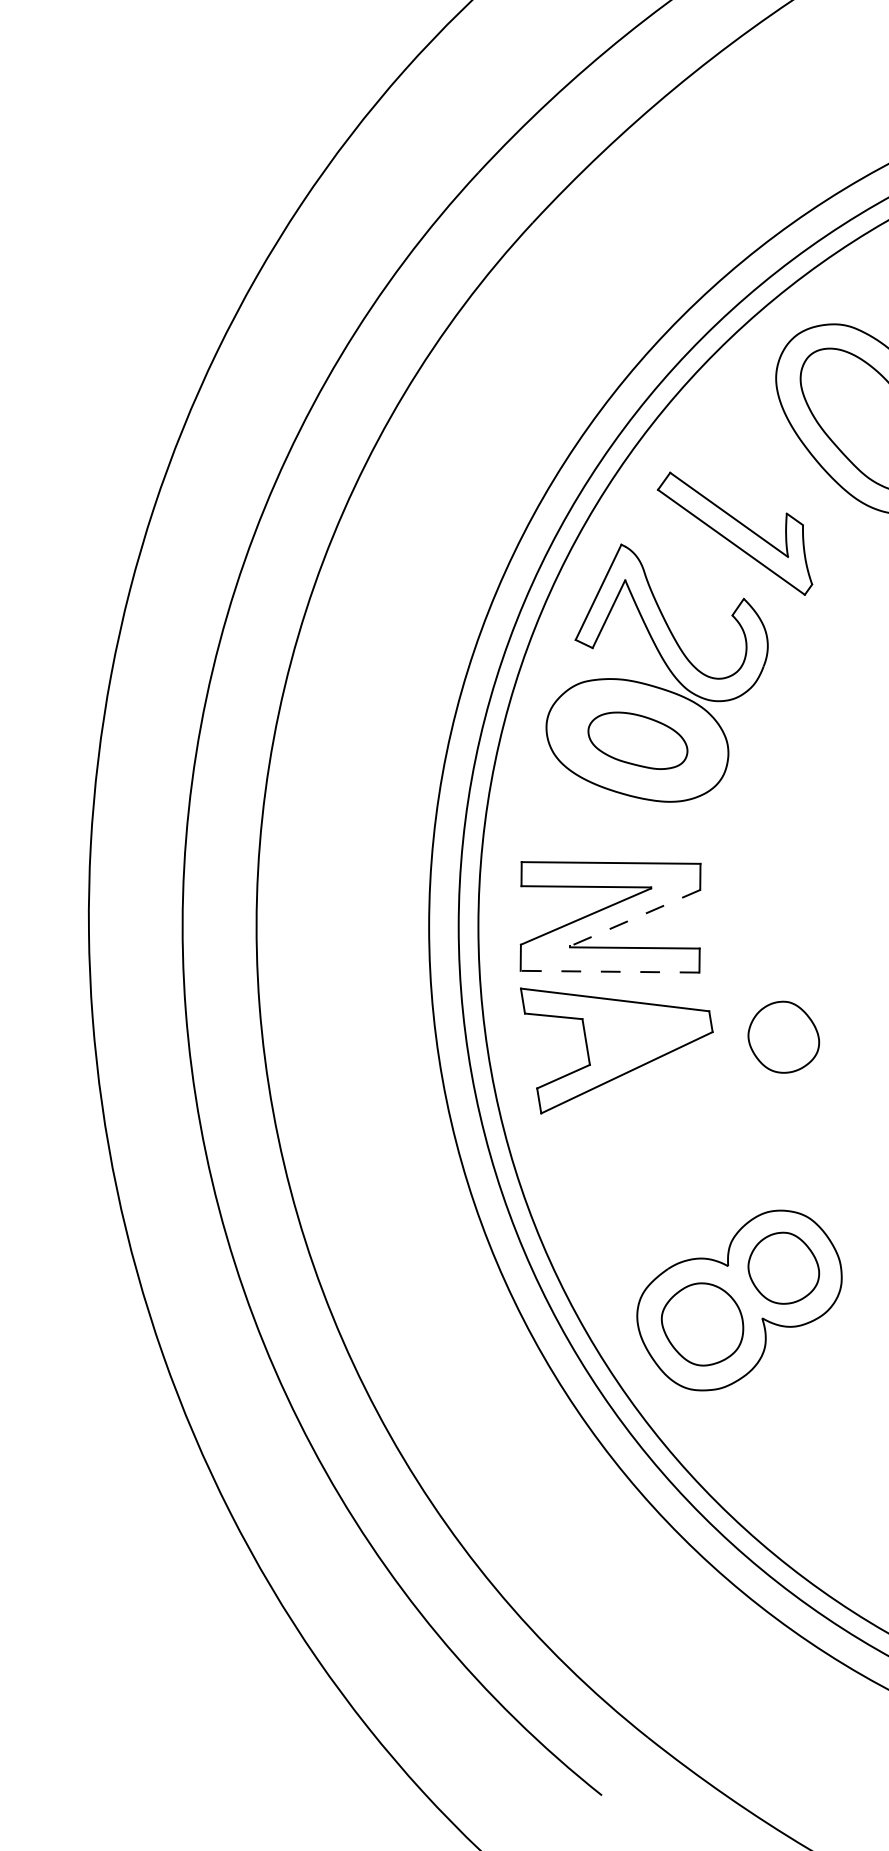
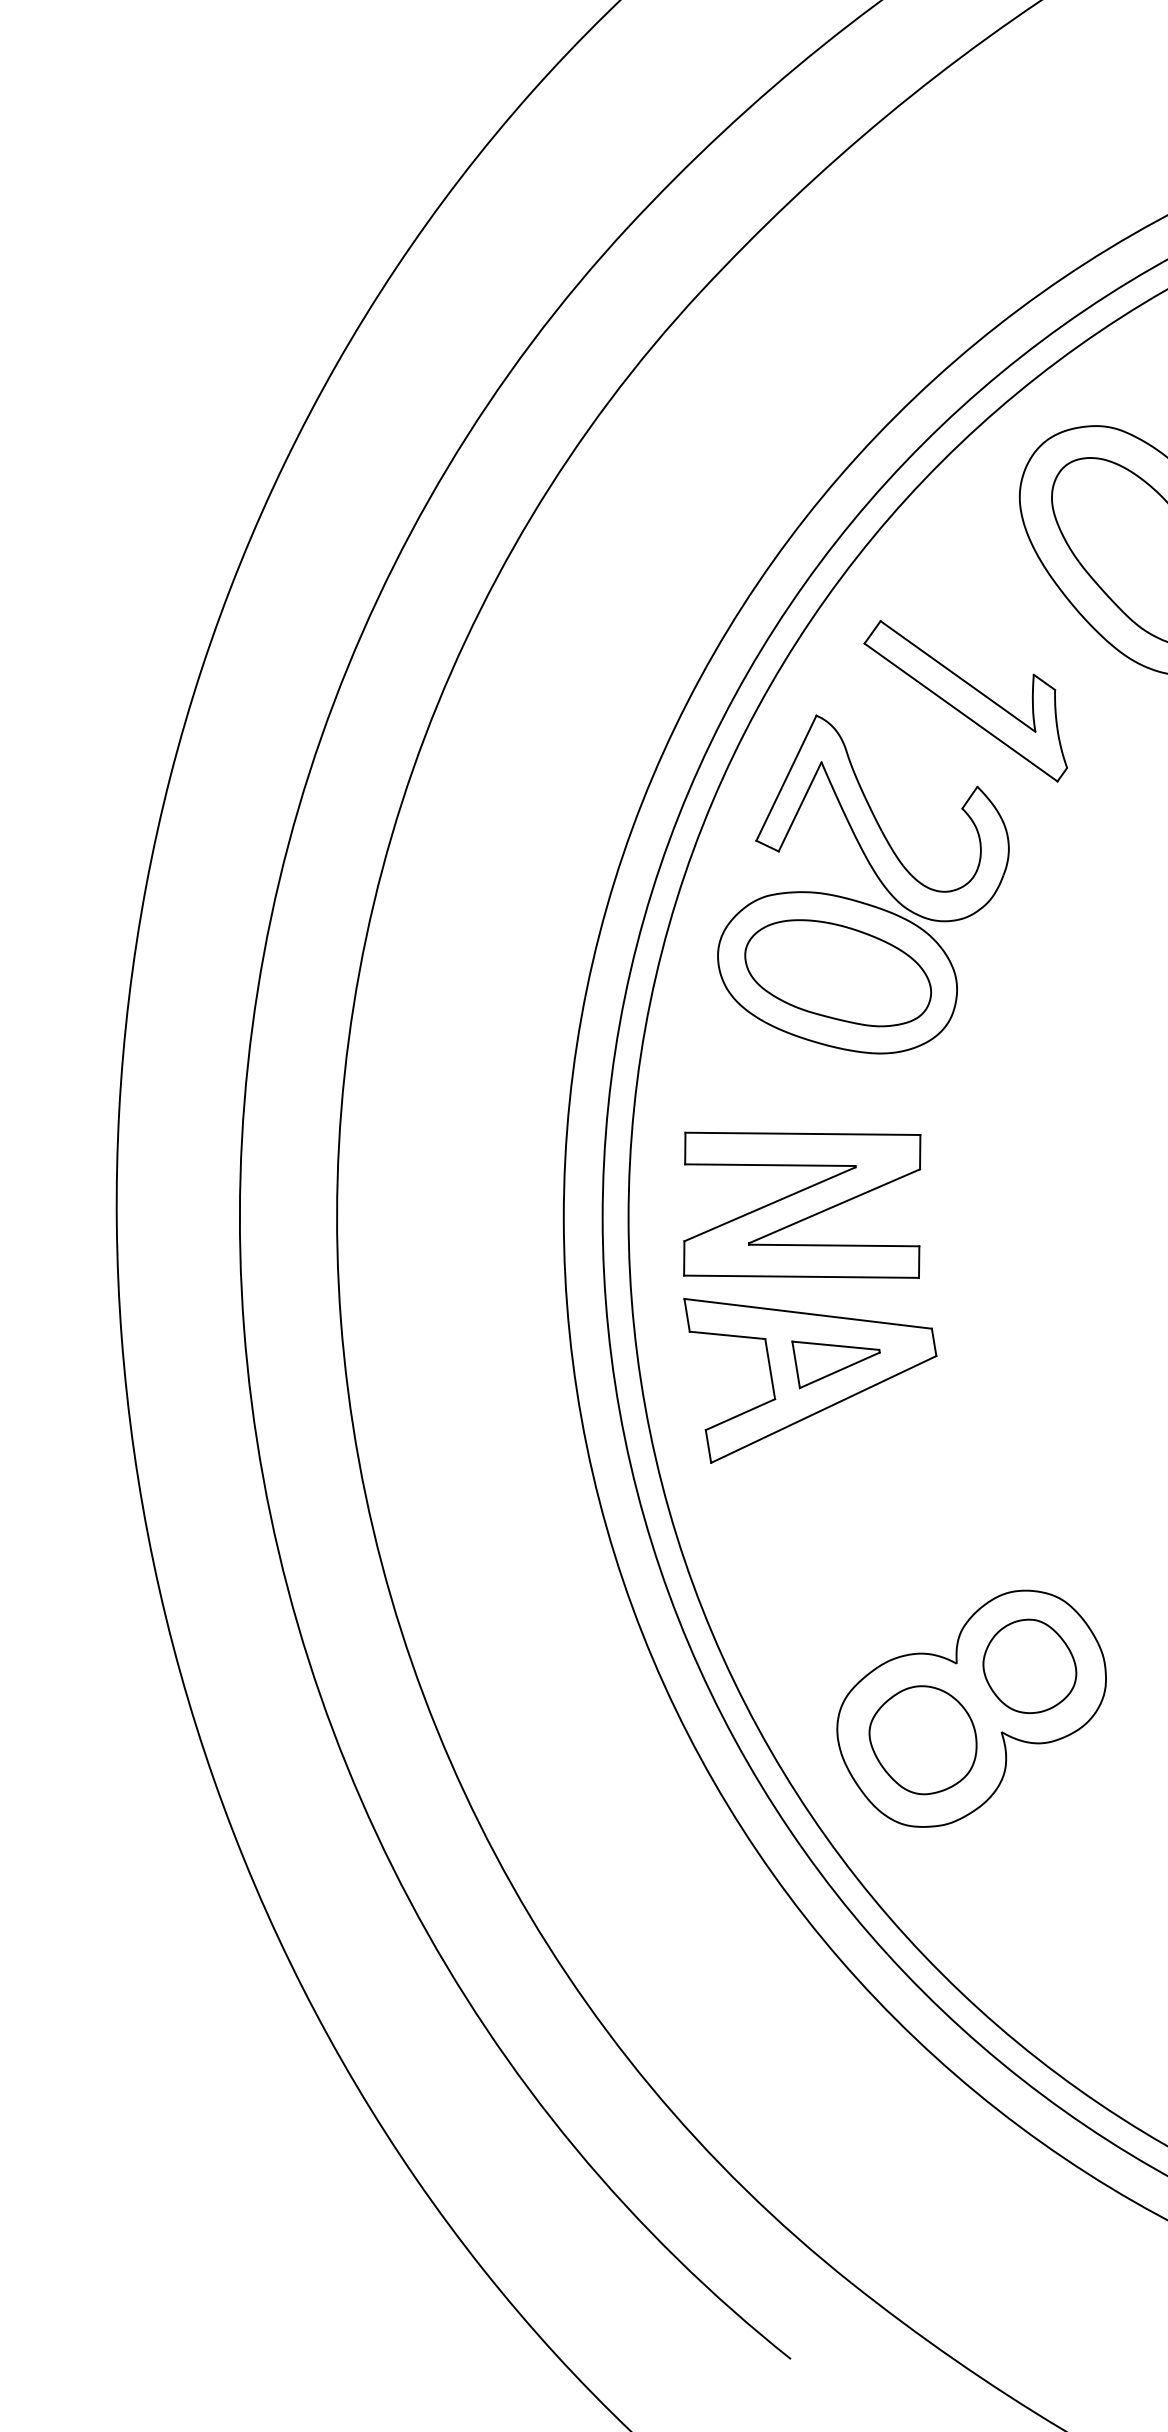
part: (637, 740) -> (837, 972), size x1.43
line: (635, 918) -> (834, 1206), dashed -> solid
line: (609, 971) -> (800, 1276), dashed -> solid
part: (783, 1036) -> (1029, 1361), removed
part: (636, 1038) -> (836, 1364), added

